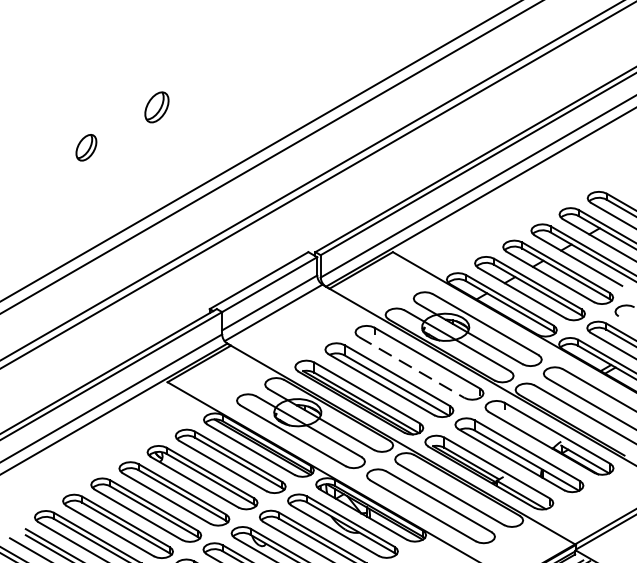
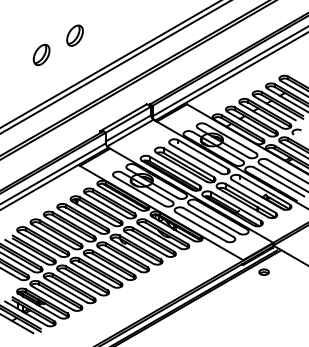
part: (155, 107) -> (74, 35), size x1.43
part: (86, 147) -> (41, 54), size x1.67
line: (411, 366) -> (195, 158), dashed -> solid

